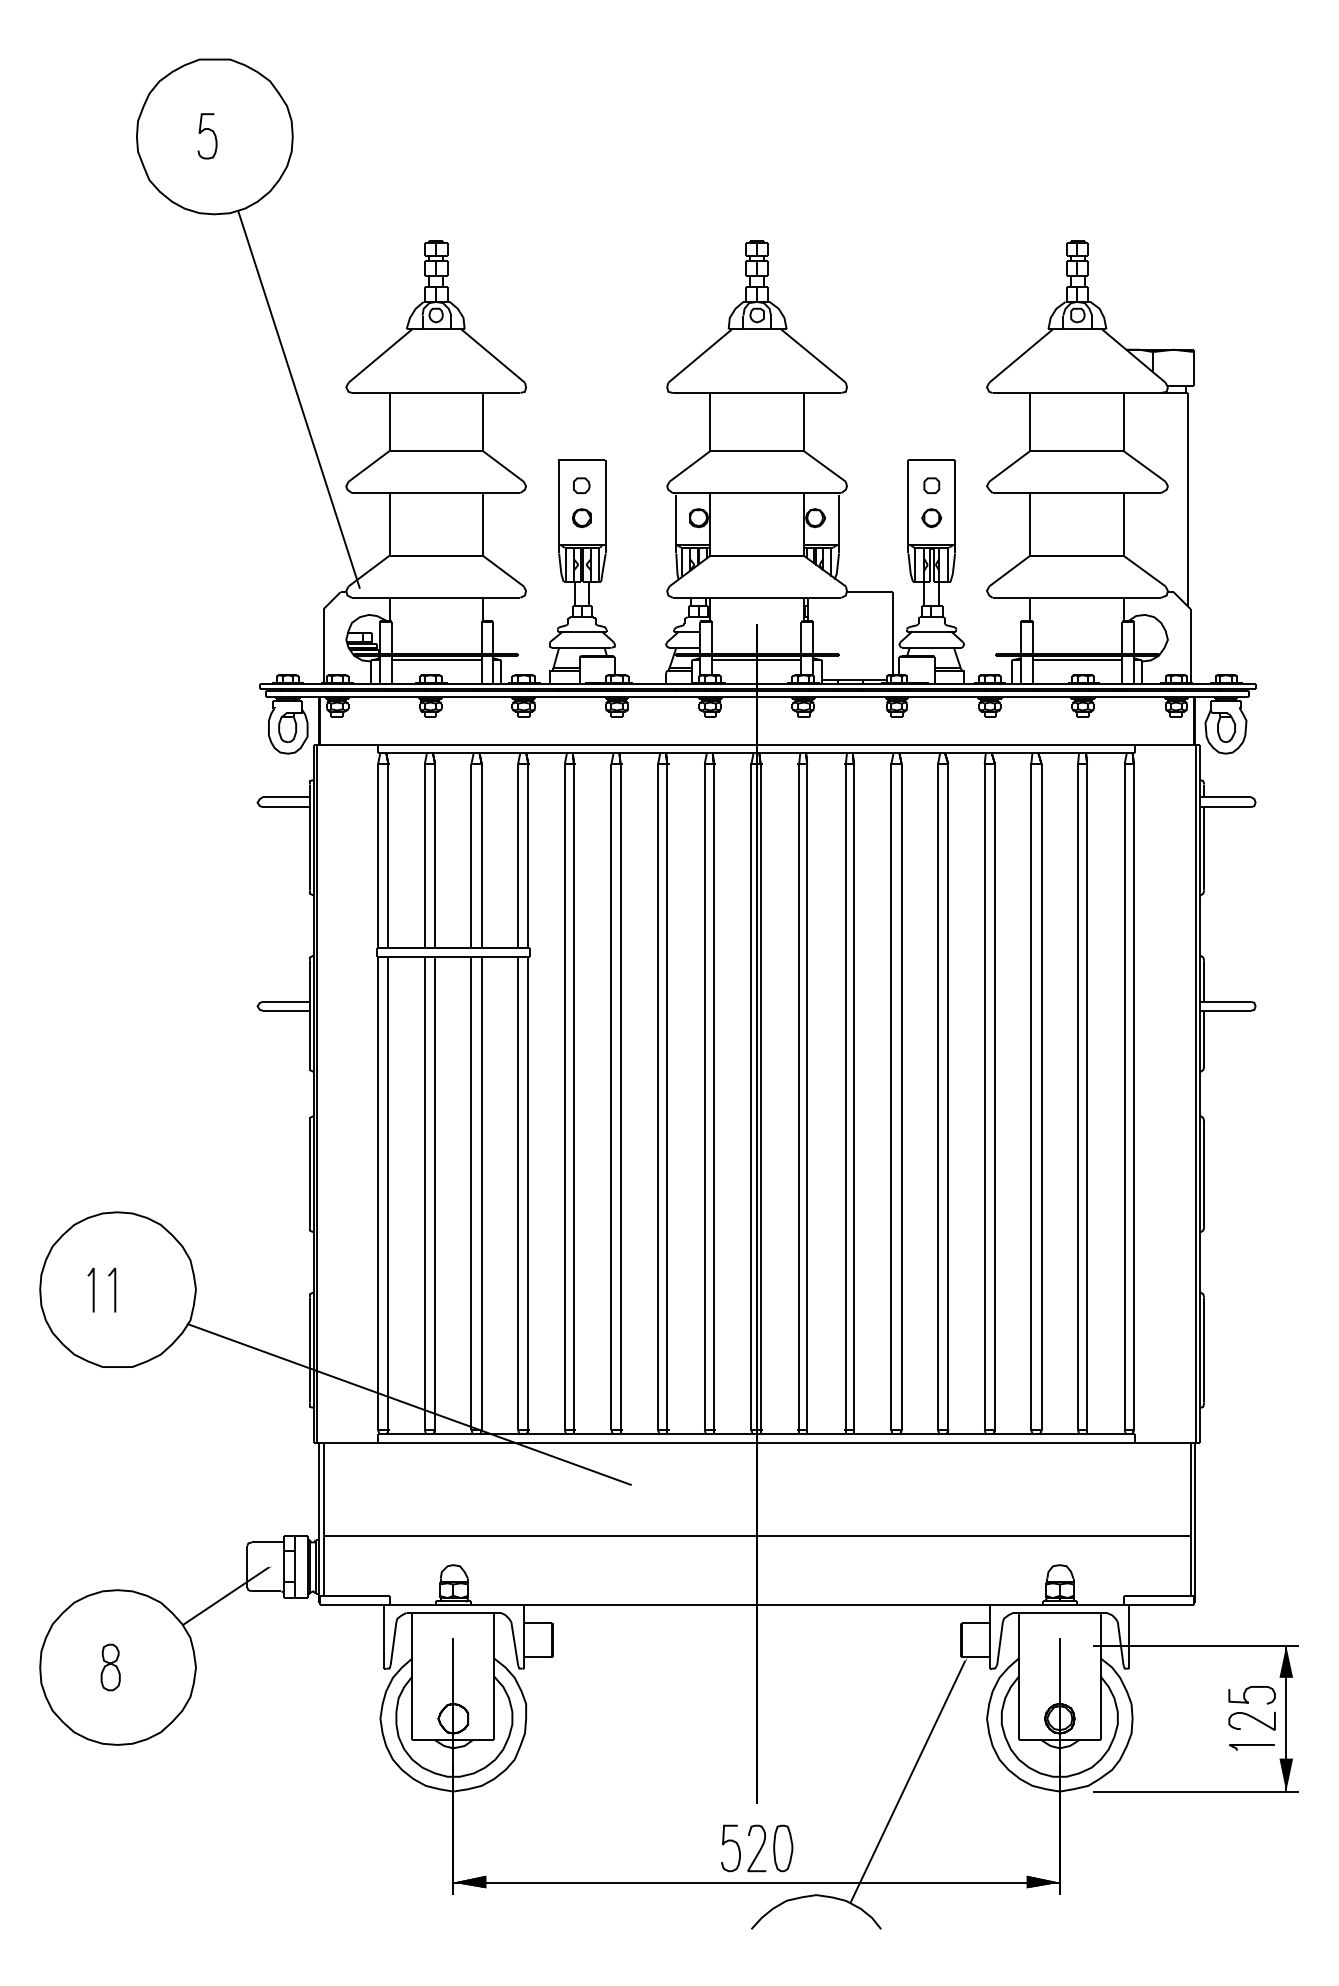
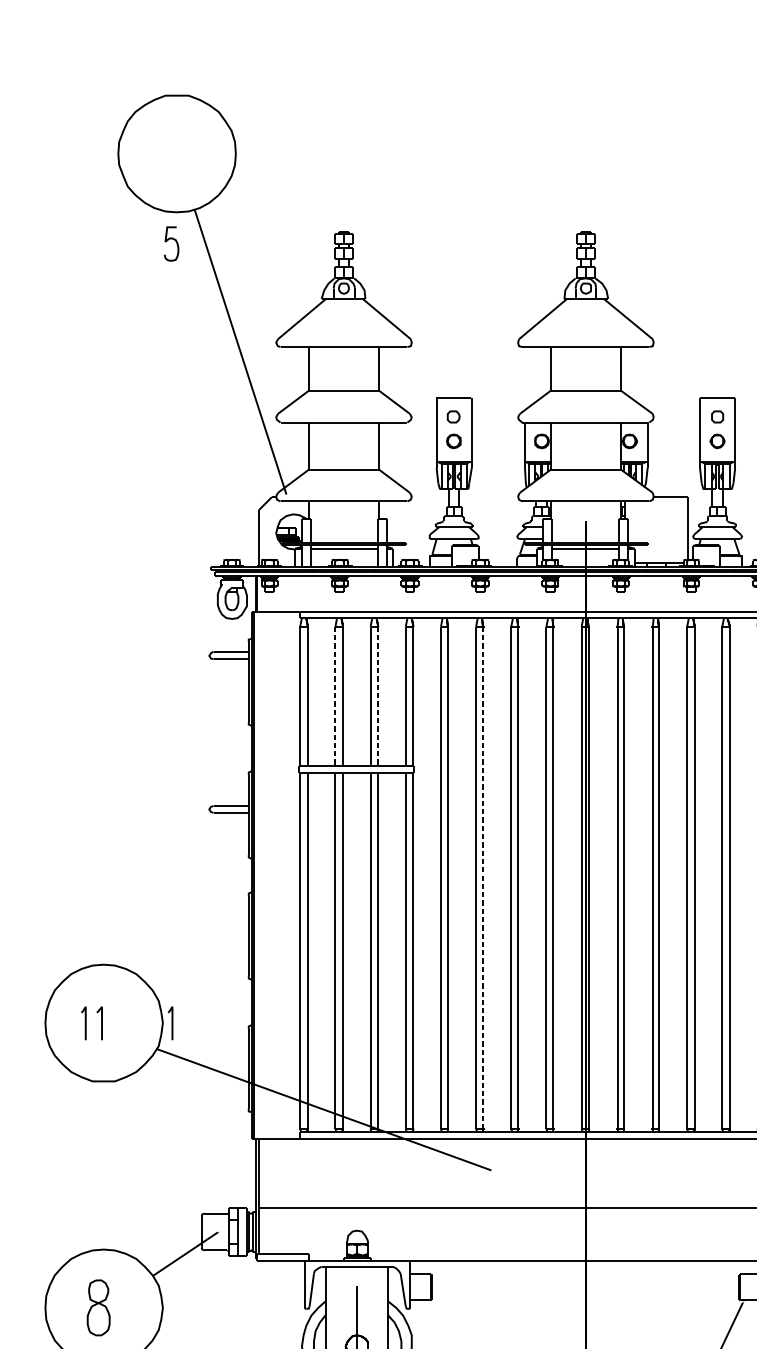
curve: (209, 130) -> (173, 239), moved
line: (424, 856) -> (335, 696), solid -> dashed
line: (481, 856) -> (378, 696), solid -> dashed
line: (620, 1096) -> (482, 877), solid -> dashed
line: (207, 1289) -> (171, 1022), added
part: (110, 1667) -> (98, 1307), size x1.6

